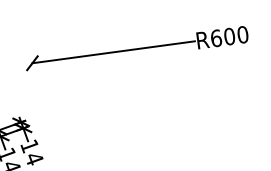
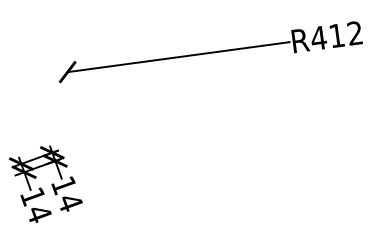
text: (229, 36) -> (336, 35), R600 -> R412

